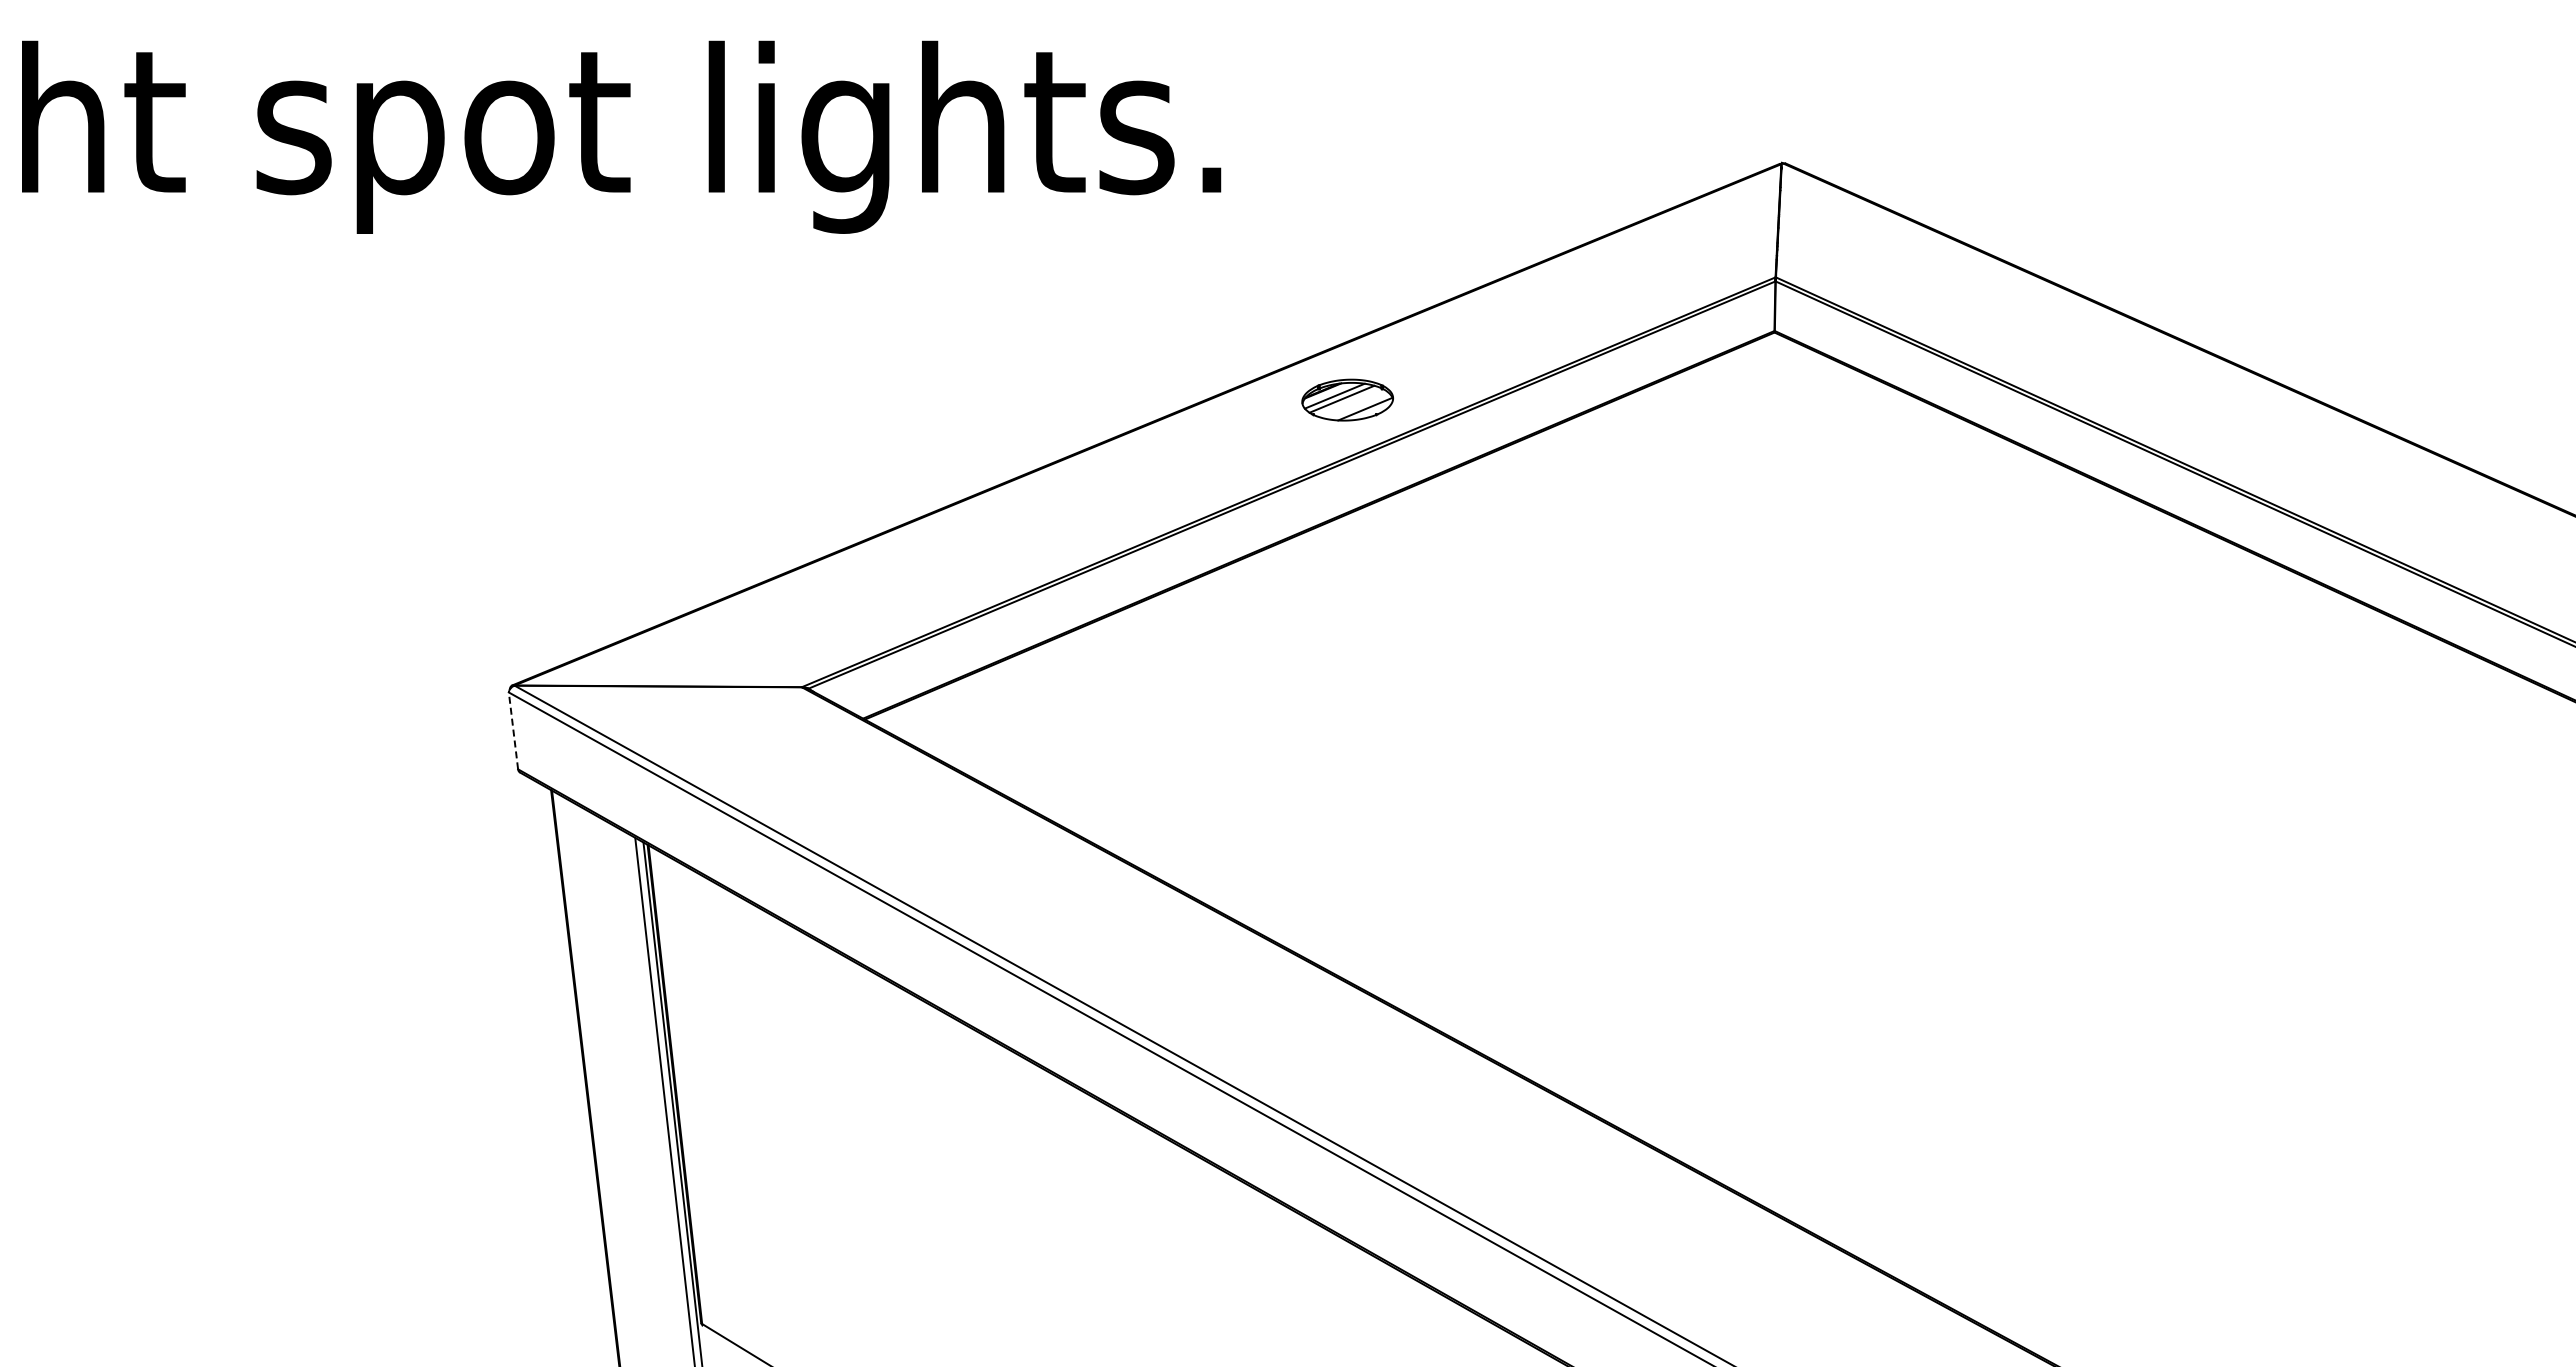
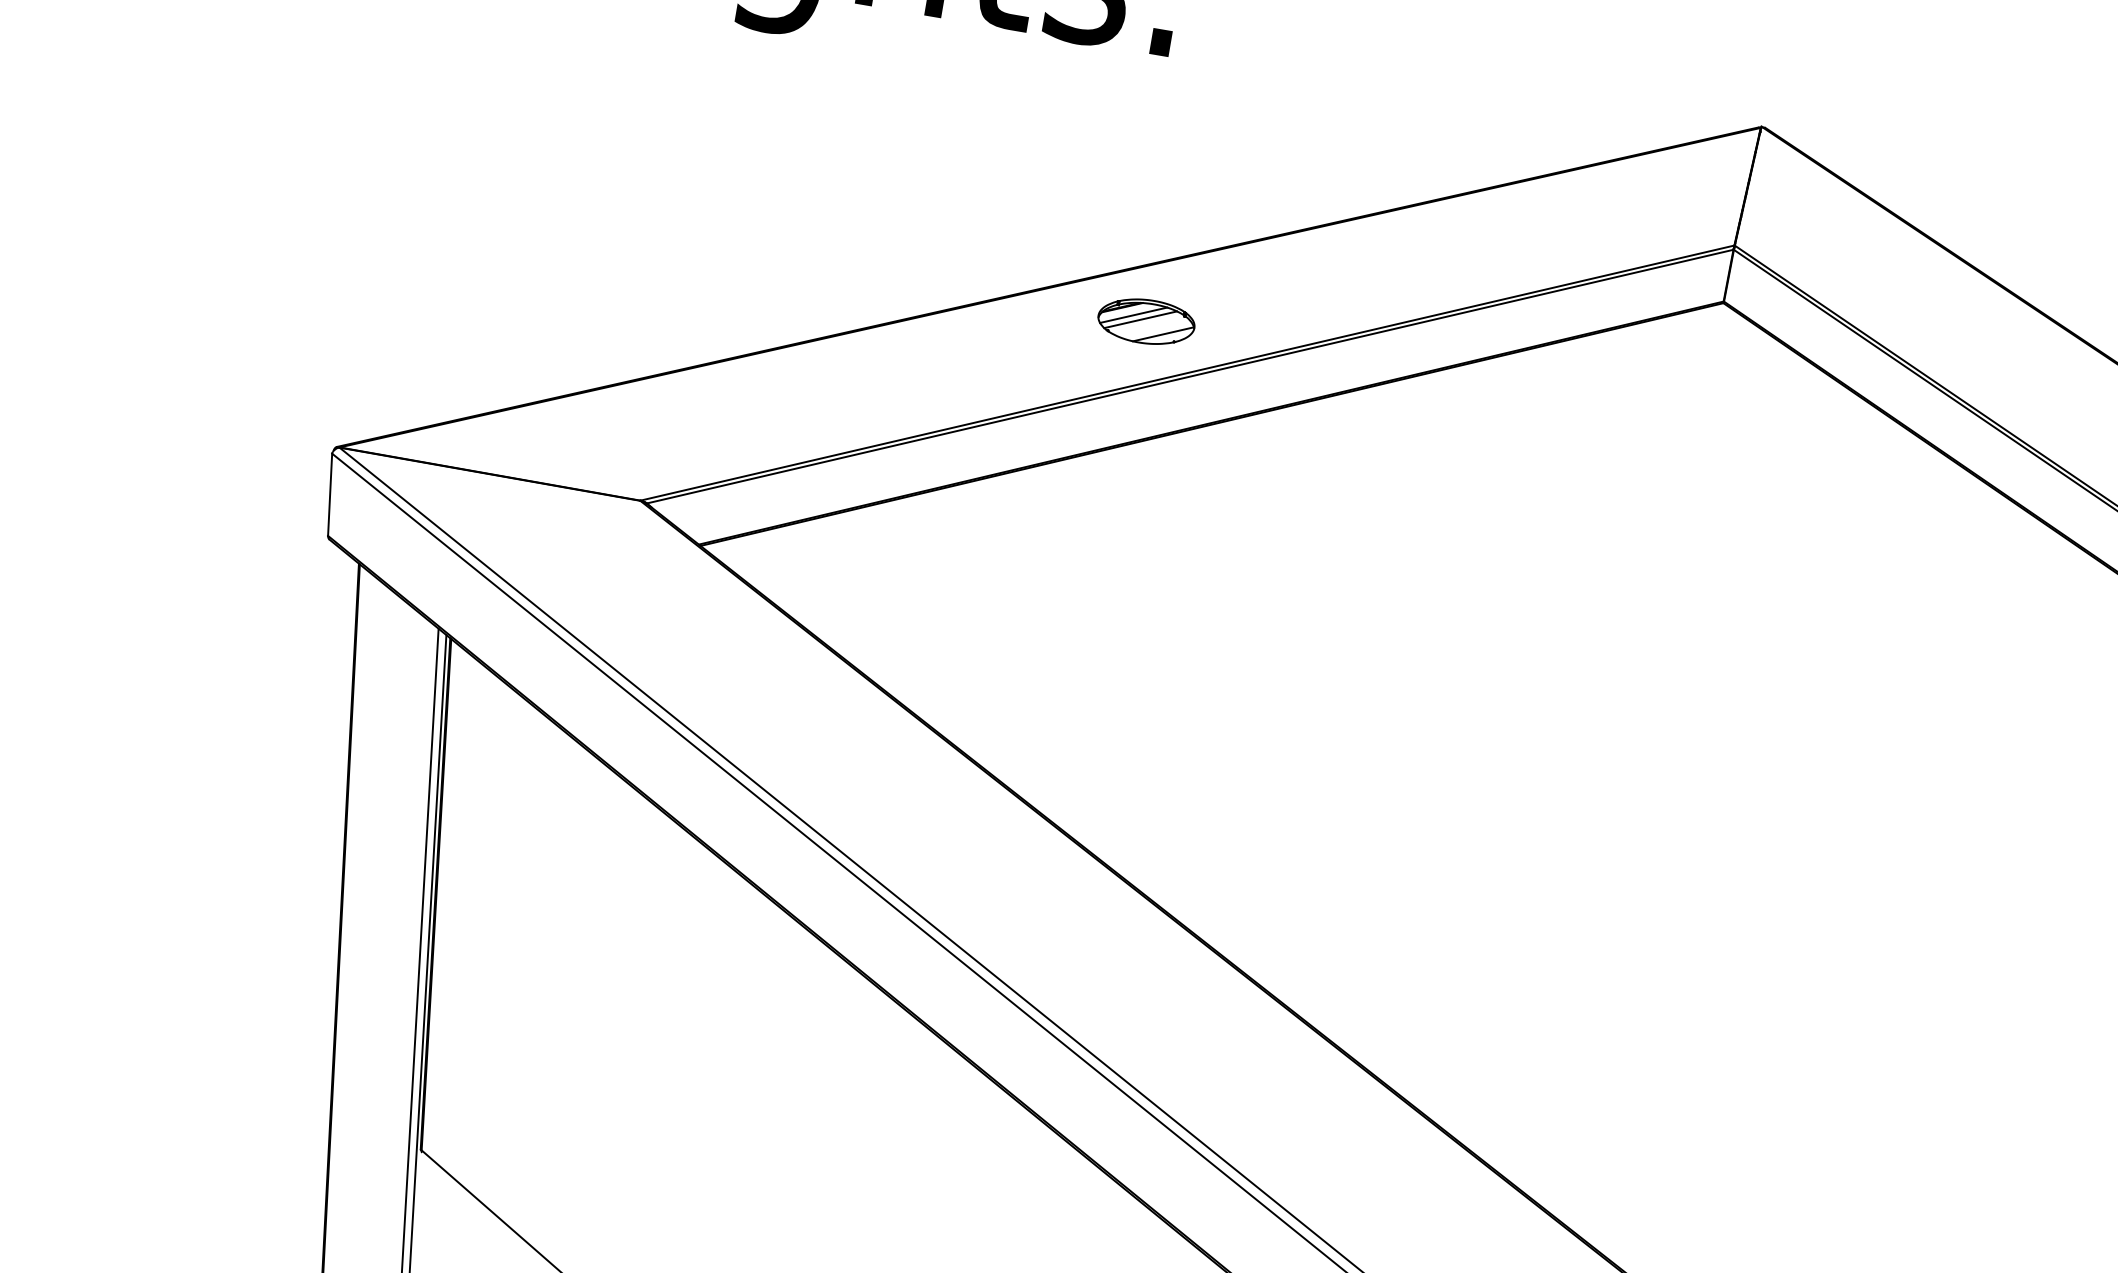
part: (1347, 399) -> (1146, 321), moved
line: (513, 730) -> (330, 494), dashed -> solid

